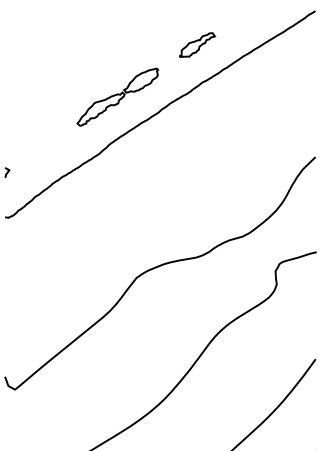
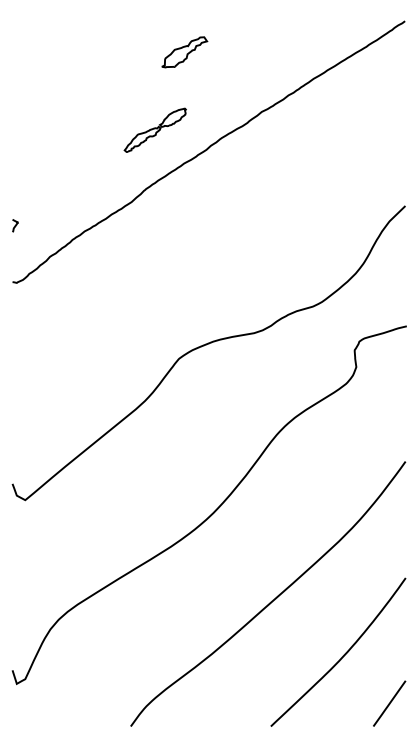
part: (197, 45) -> (184, 52), moved
part: (118, 97) -> (155, 130), size x0.6

